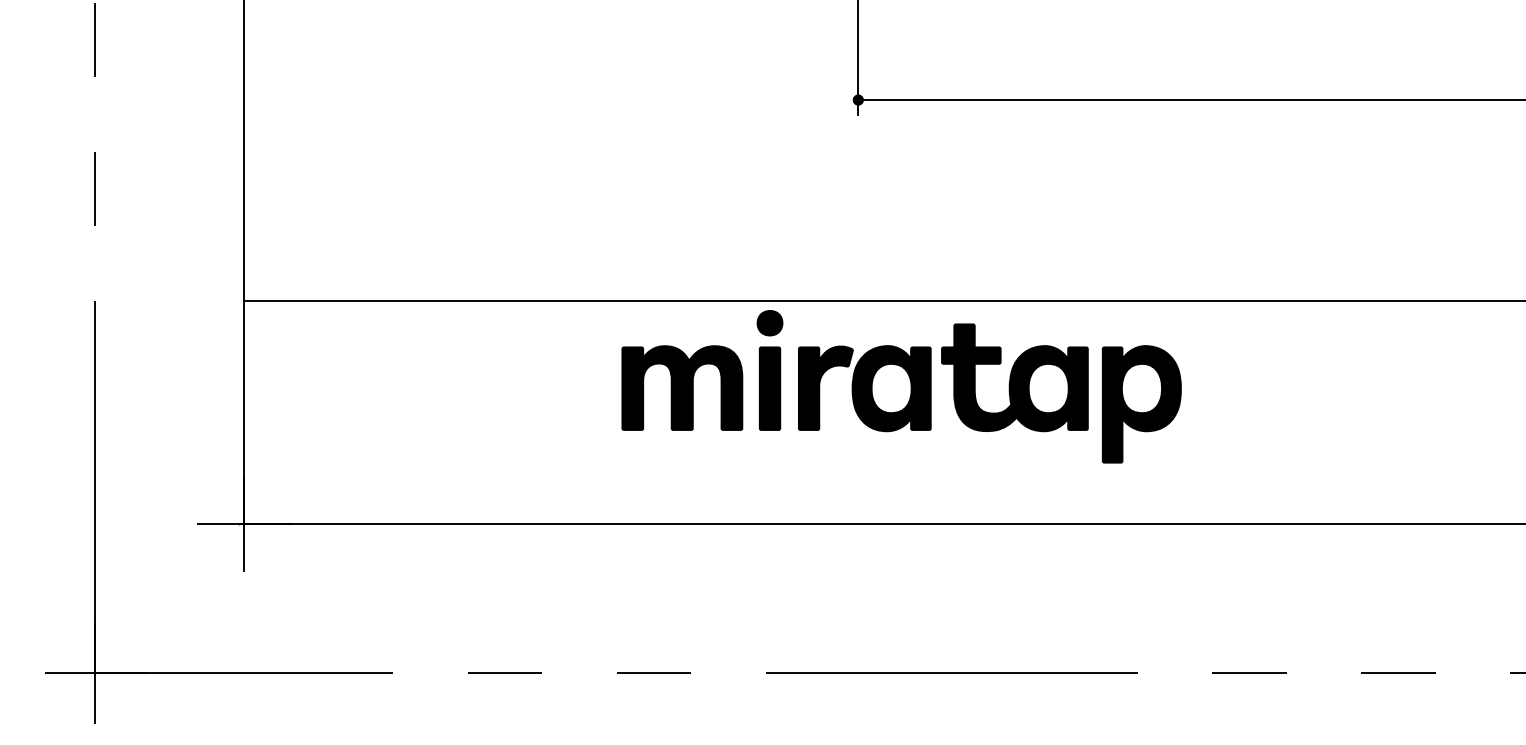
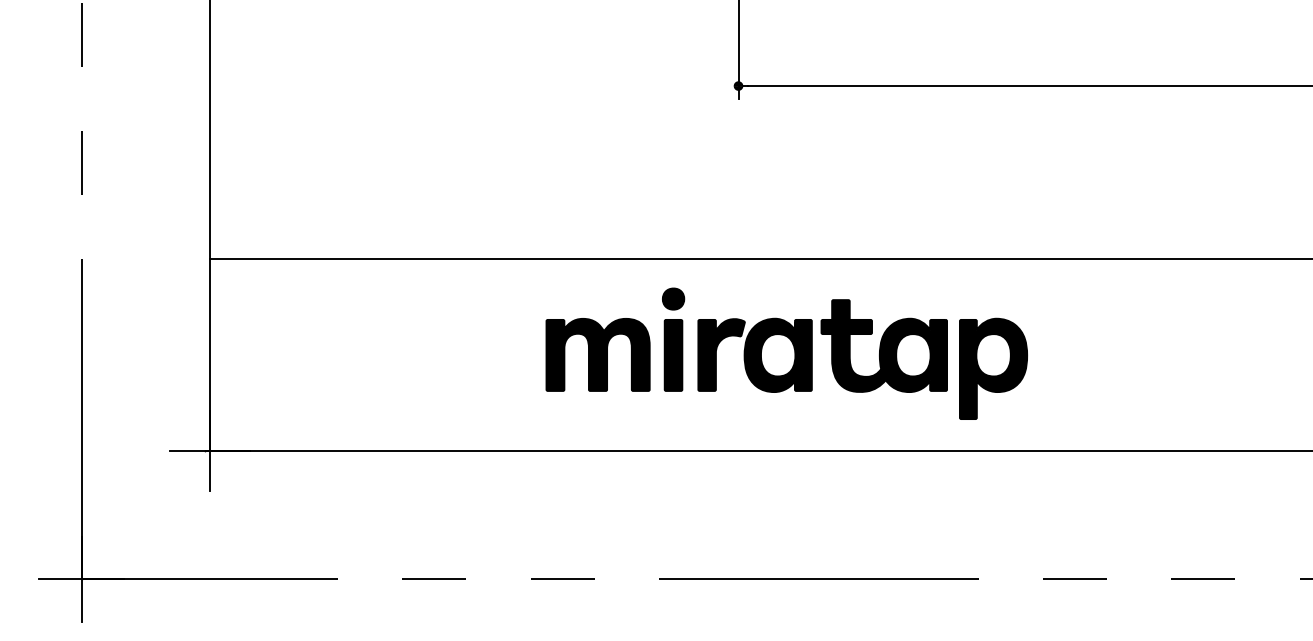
part: (901, 386) -> (786, 353), moved

